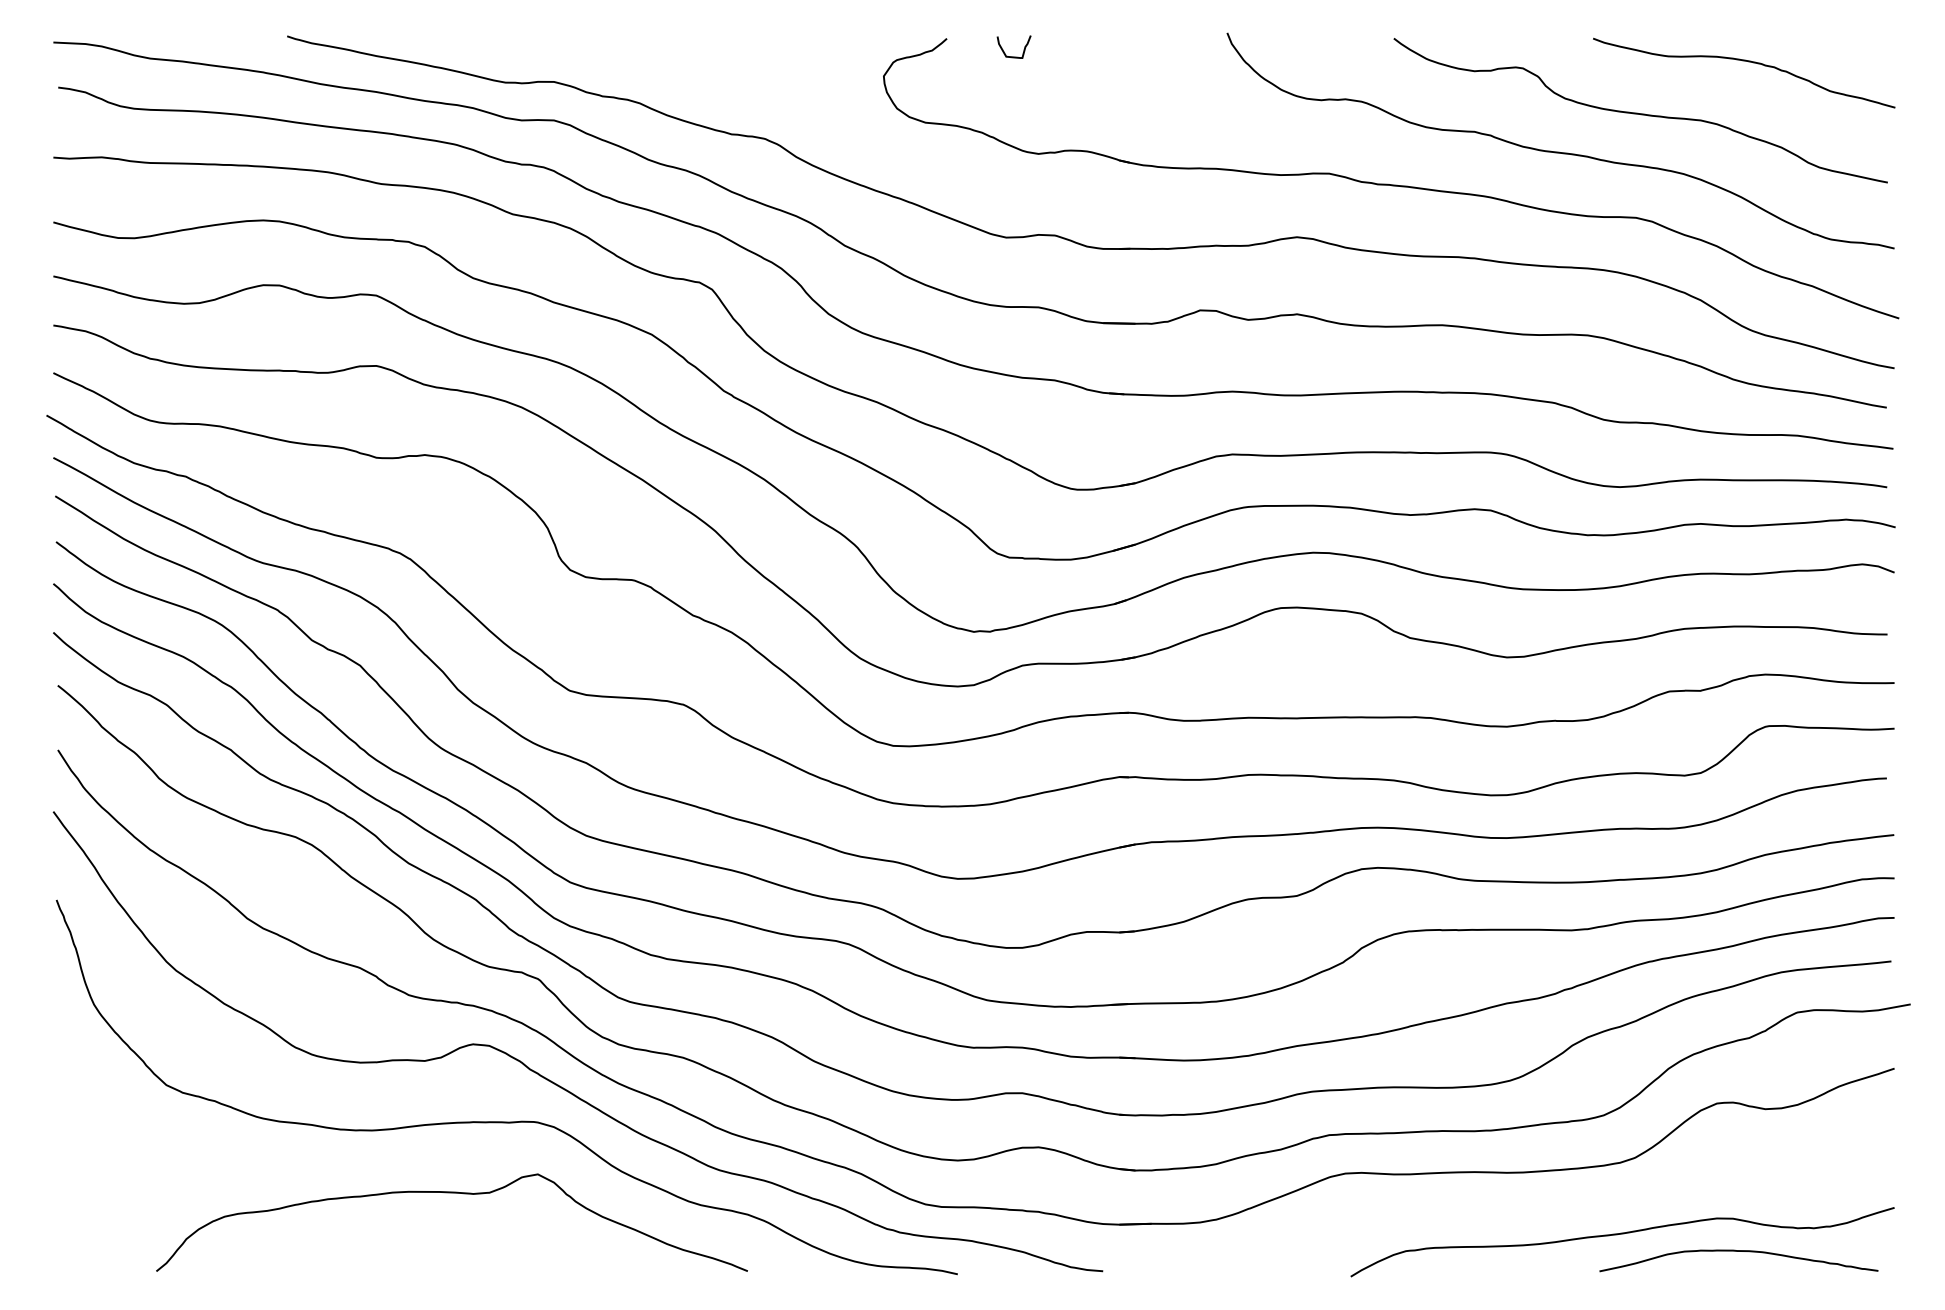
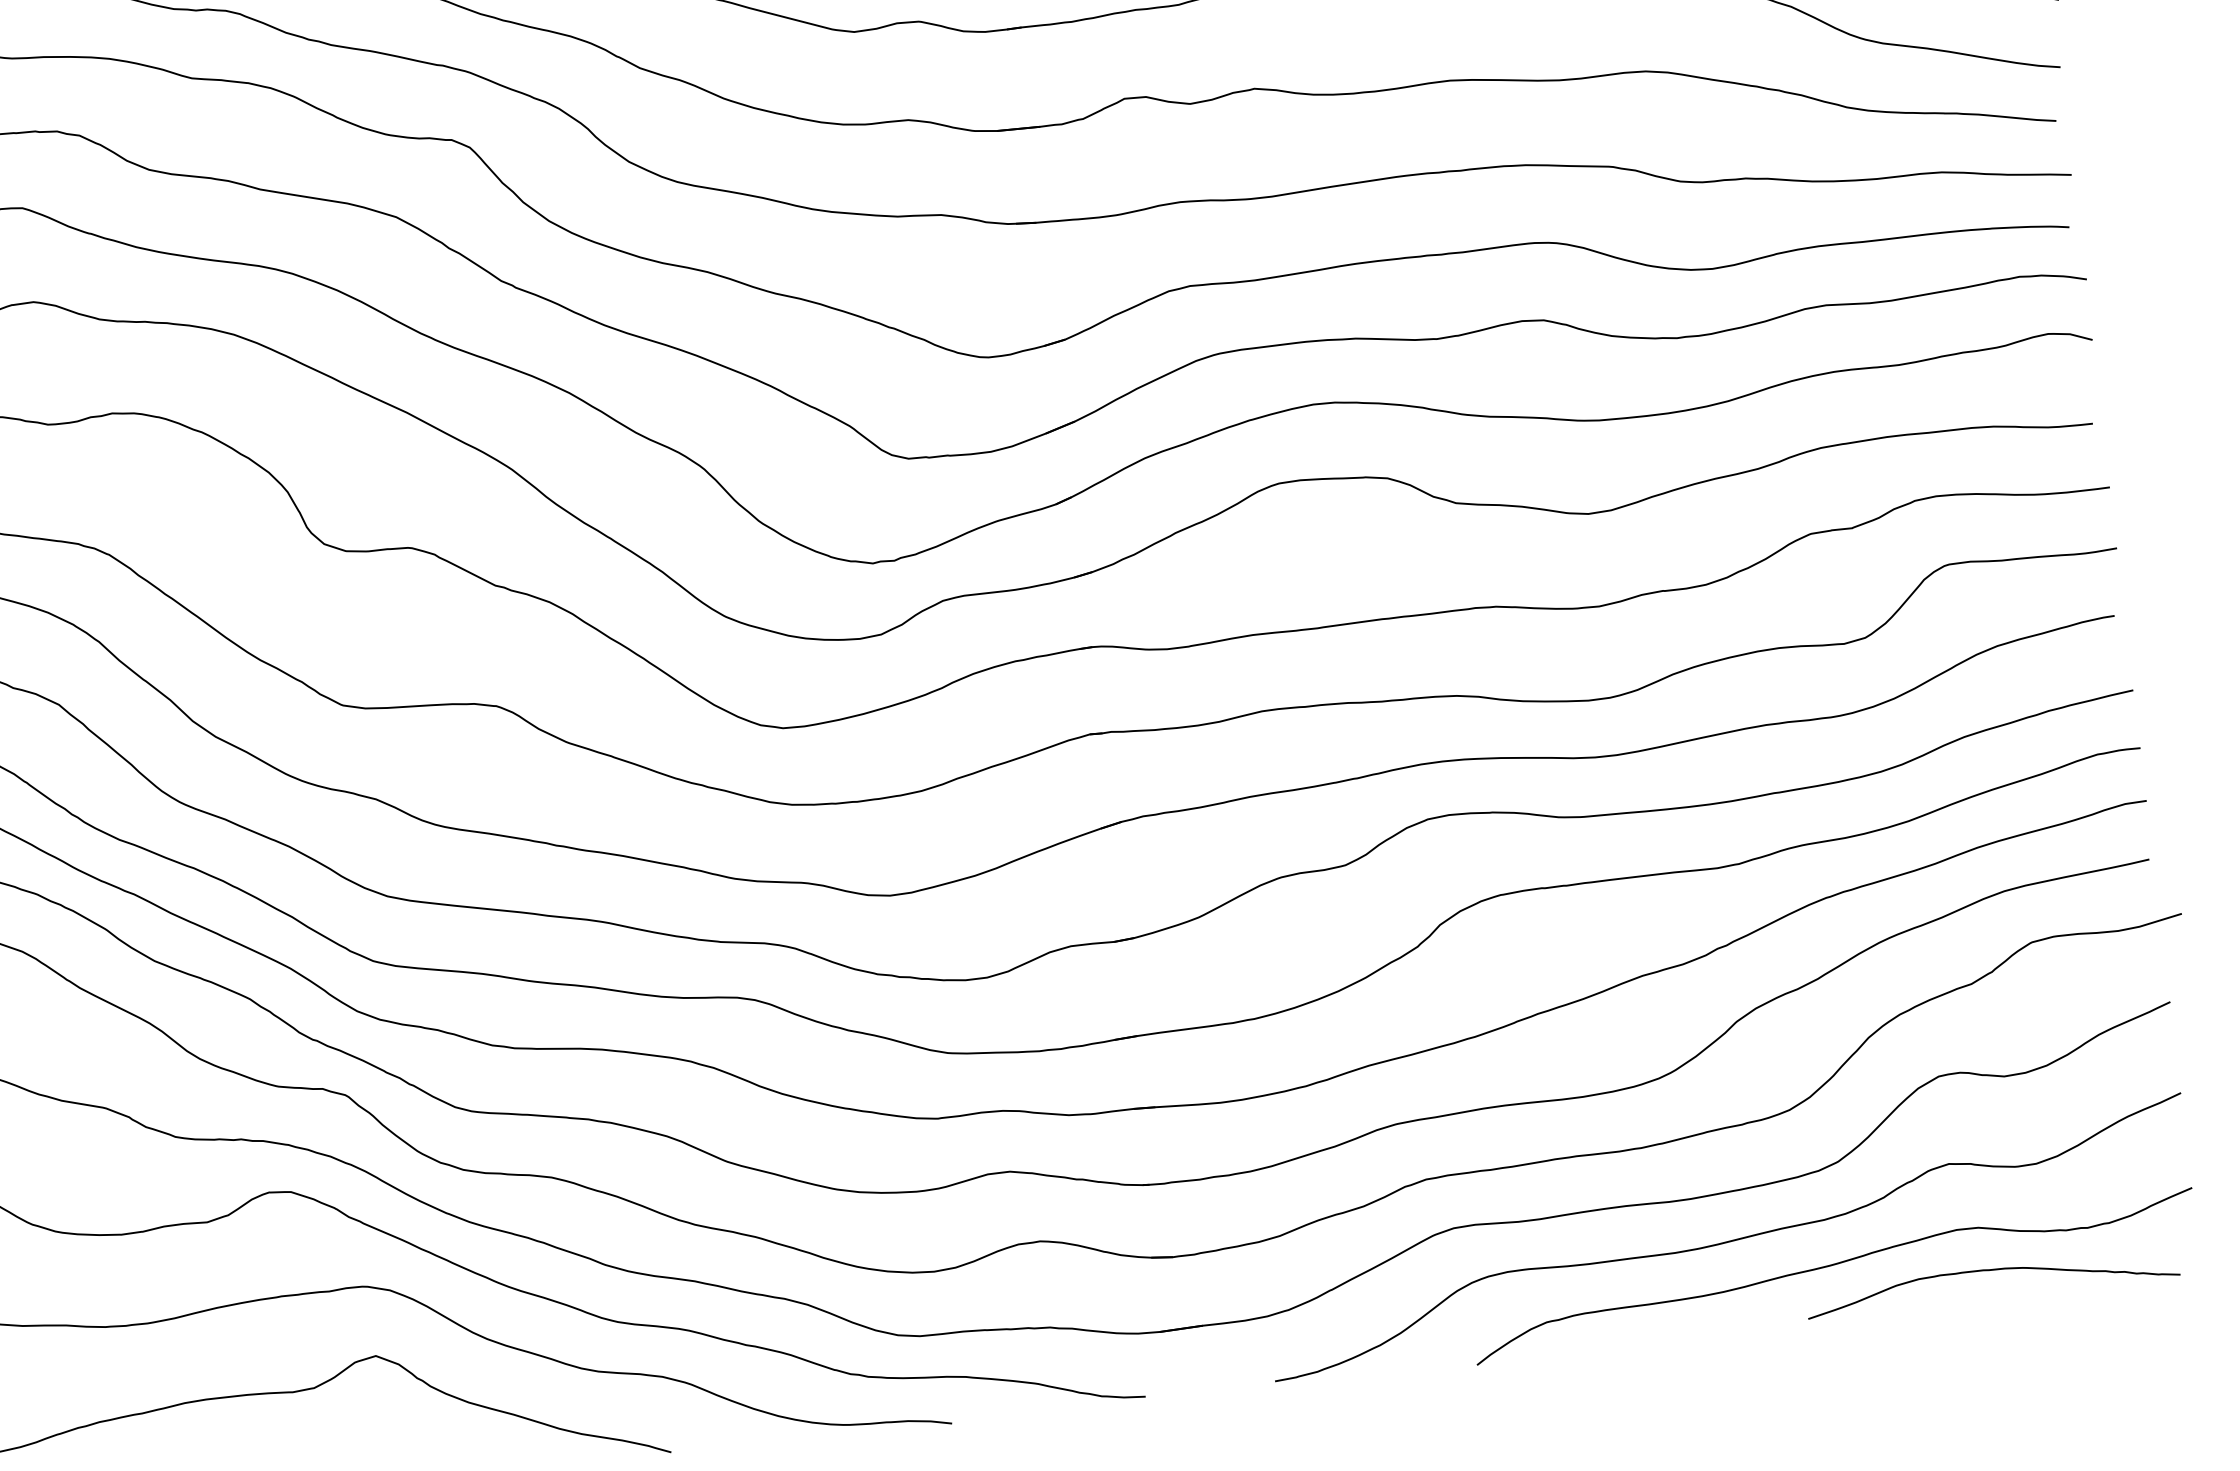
curve: (1547, 1206) -> (1728, 1240), added

